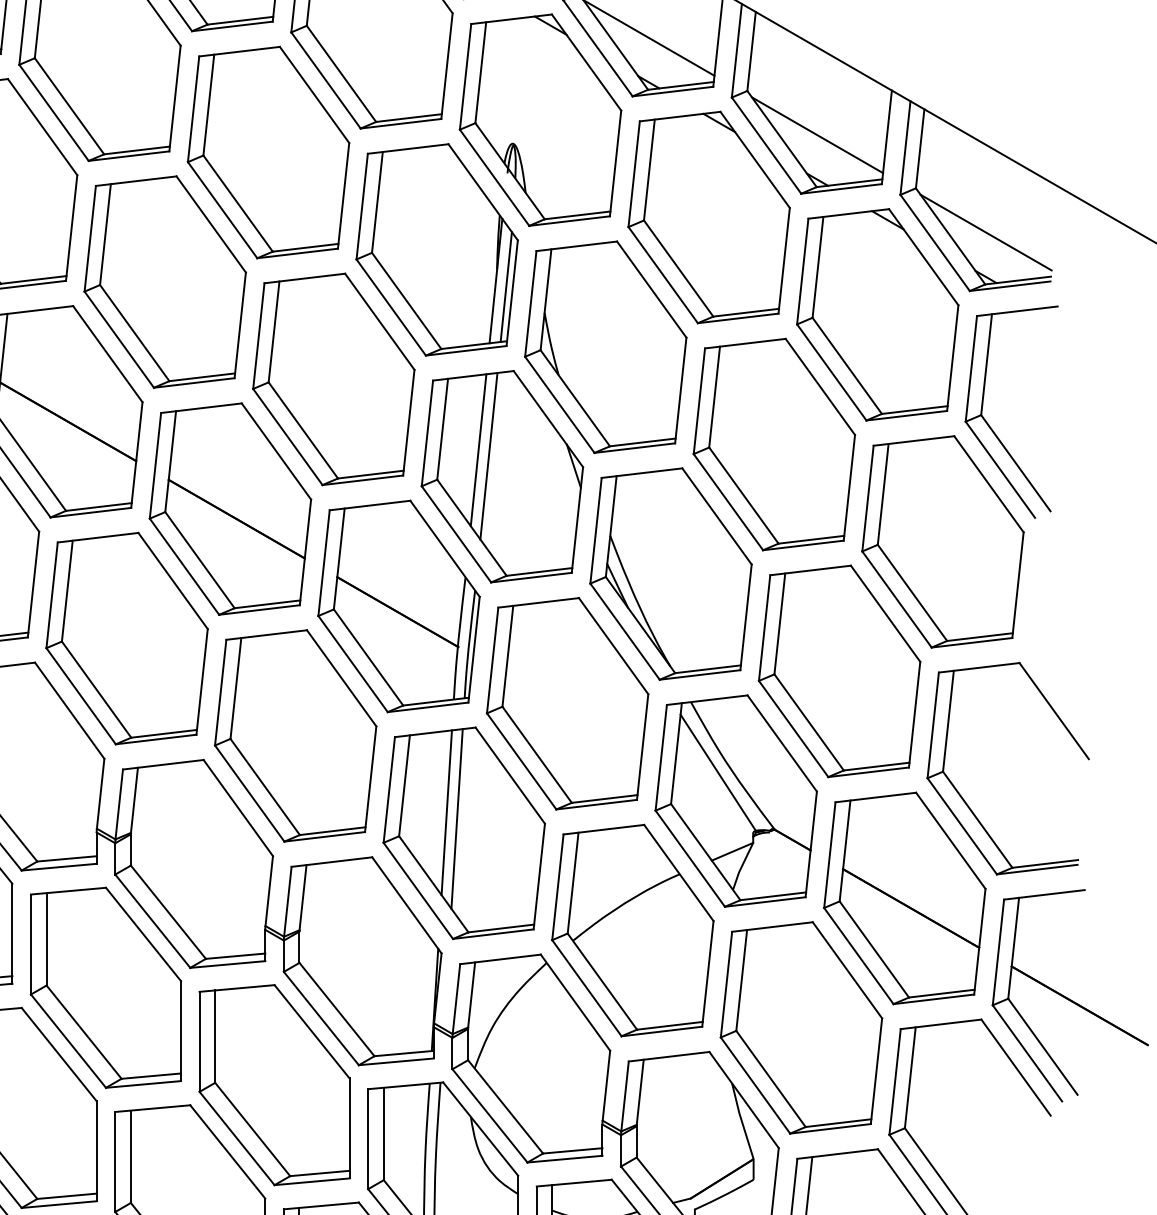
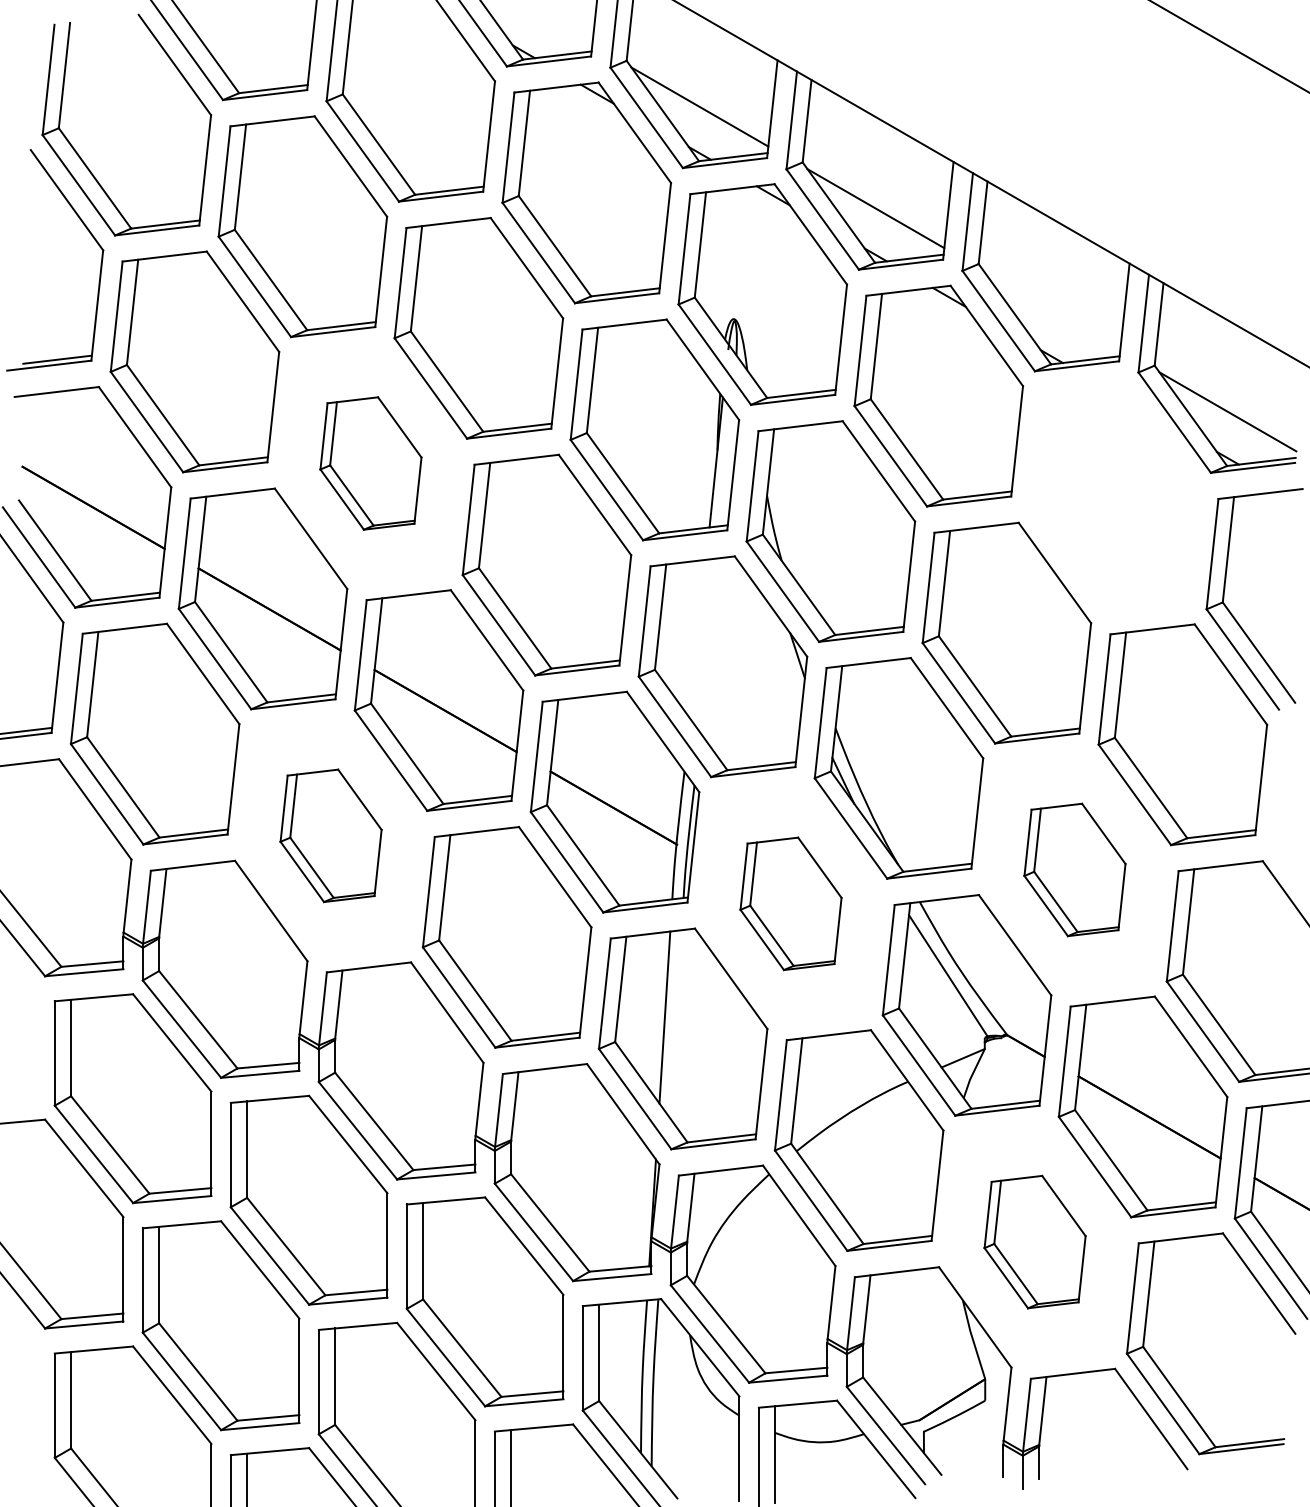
line: (817, 134) -> (1051, 309), removed
part: (164, 282) -> (370, 463), size x0.6
line: (505, 286) -> (726, 468), removed
part: (877, 314) -> (1114, 497), removed
line: (478, 449) -> (697, 638), removed
line: (488, 456) -> (708, 645), removed
part: (126, 638) -> (330, 835), size x0.6
part: (839, 670) -> (1074, 869), size x0.6
part: (567, 703) -> (790, 903), size x0.6
line: (456, 818) -> (675, 1023), removed
part: (800, 1027) -> (1034, 1241), size x0.6

